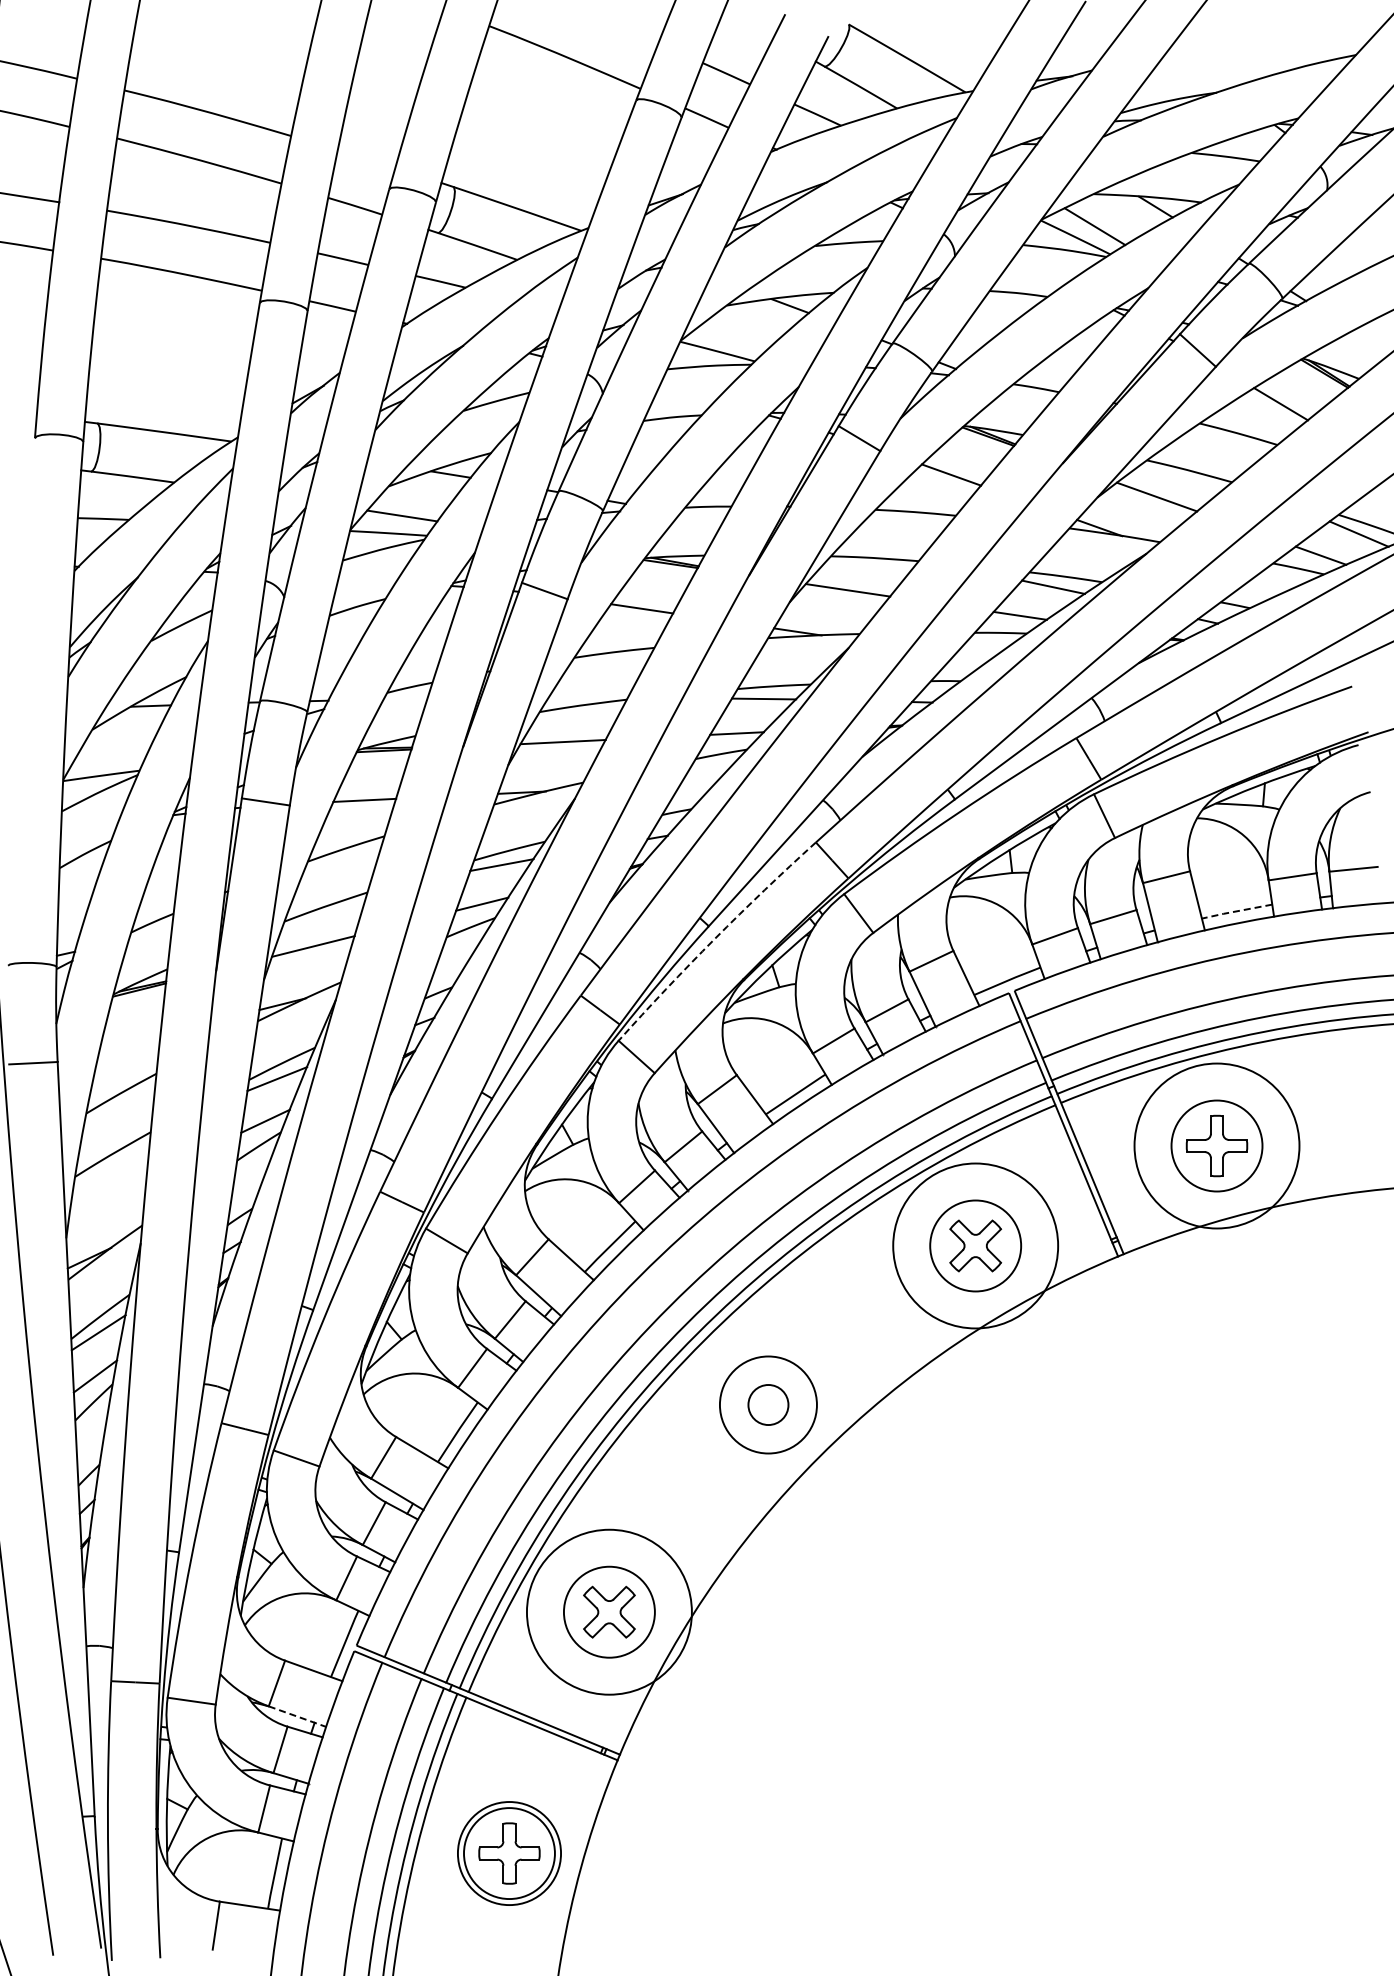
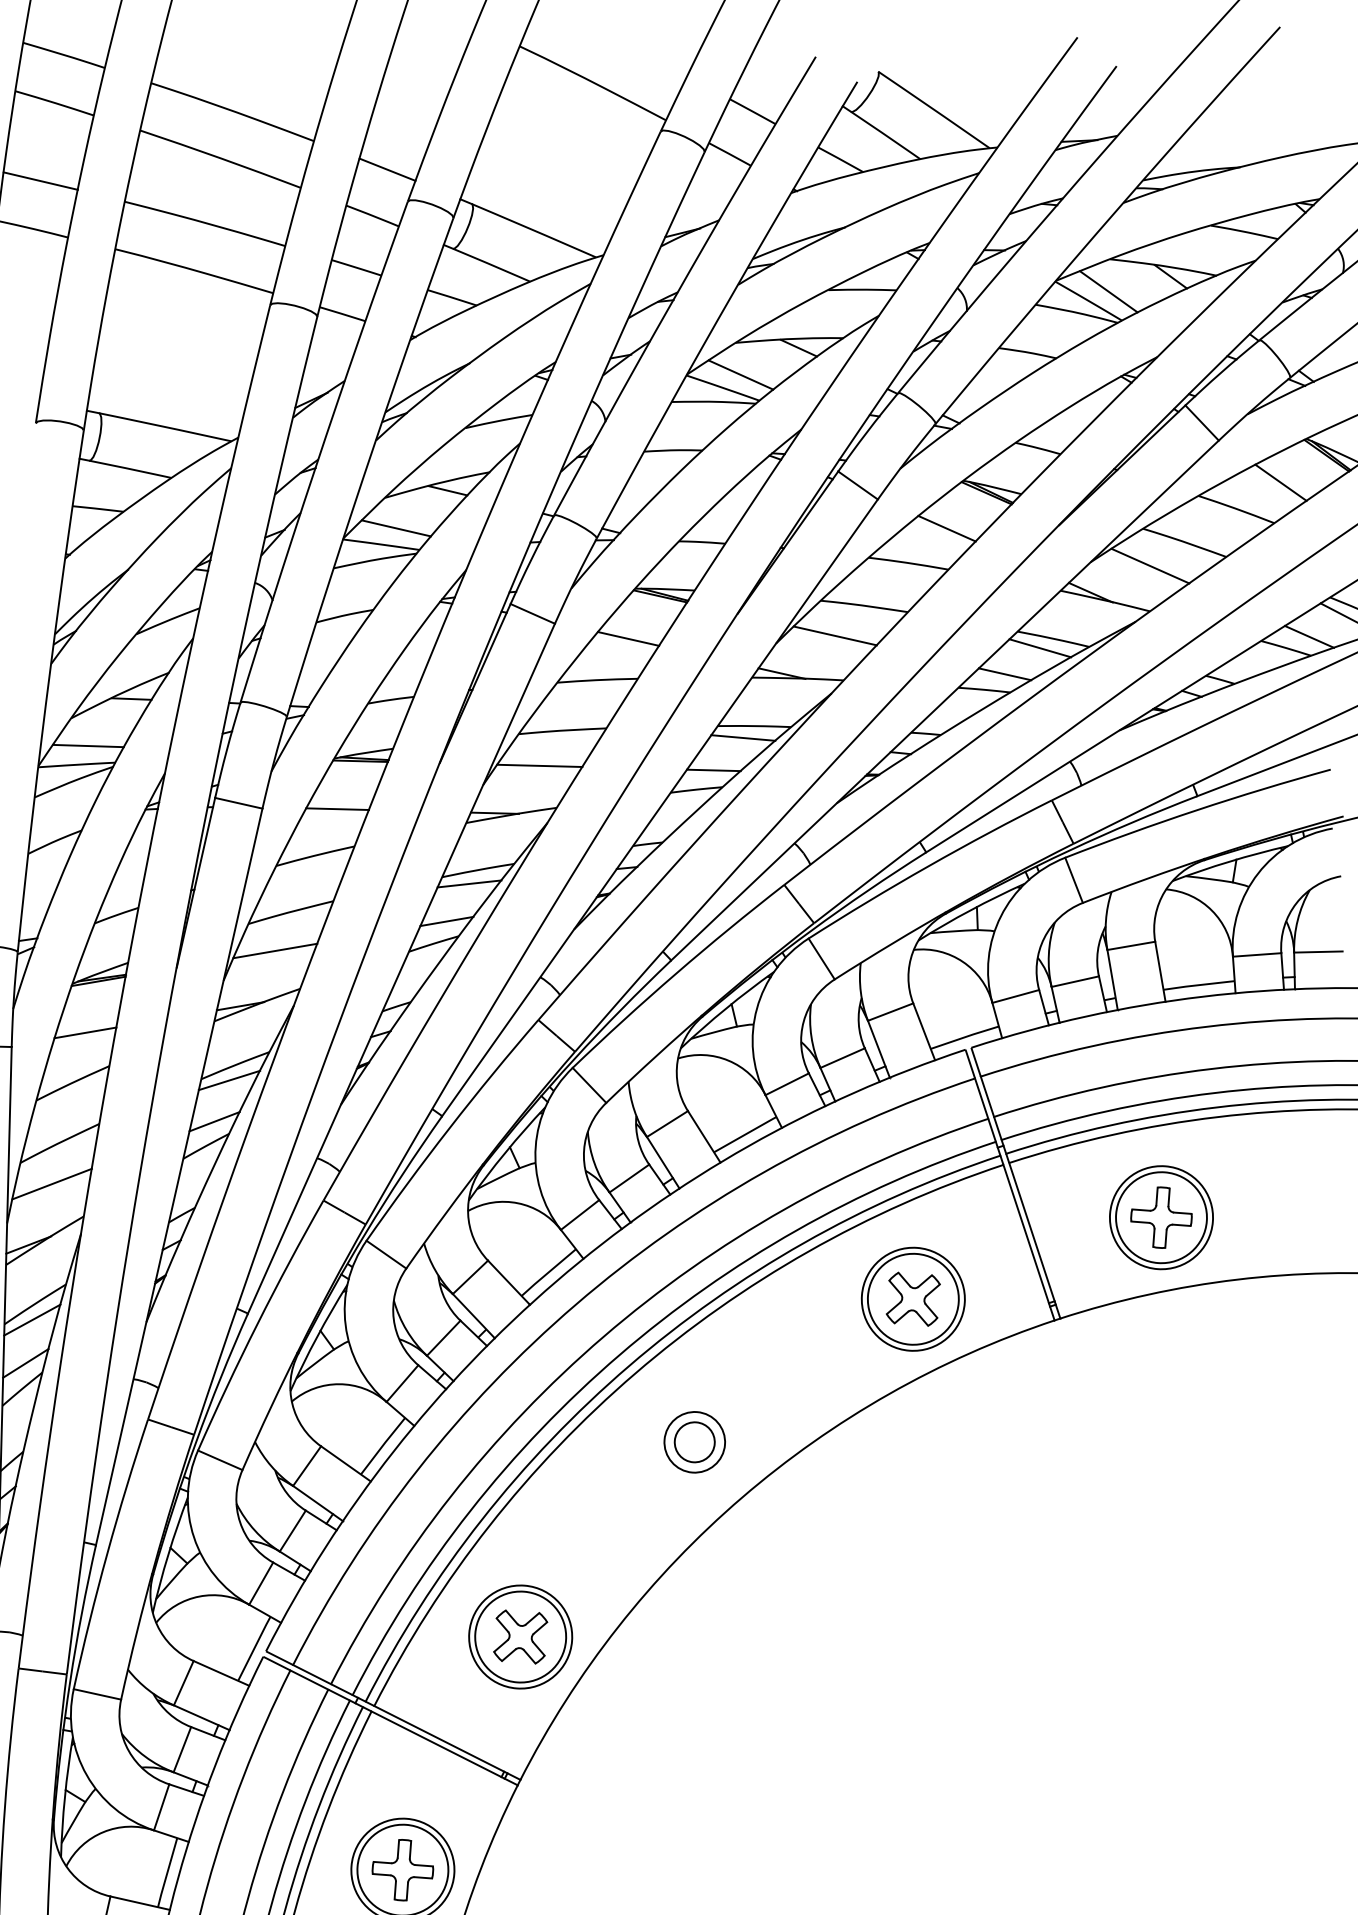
line: (366, 159) -> (387, 170), added
line: (734, 337) -> (740, 375), added
line: (111, 755) -> (88, 745), added
line: (1236, 911) -> (1198, 985), dashed -> solid
arc: (714, 939) -> (675, 974), dashed -> solid
line: (129, 1042) -> (84, 1032), added
circle: (1216, 1145) -> (1161, 1217), size x0.62
line: (107, 1195) -> (51, 1183), added
circle: (975, 1245) -> (913, 1298), size x0.62
circle: (768, 1404) -> (694, 1441), size x0.62
circle: (608, 1611) -> (519, 1636), size x0.62
line: (297, 1716) -> (201, 1717), dashed -> solid

